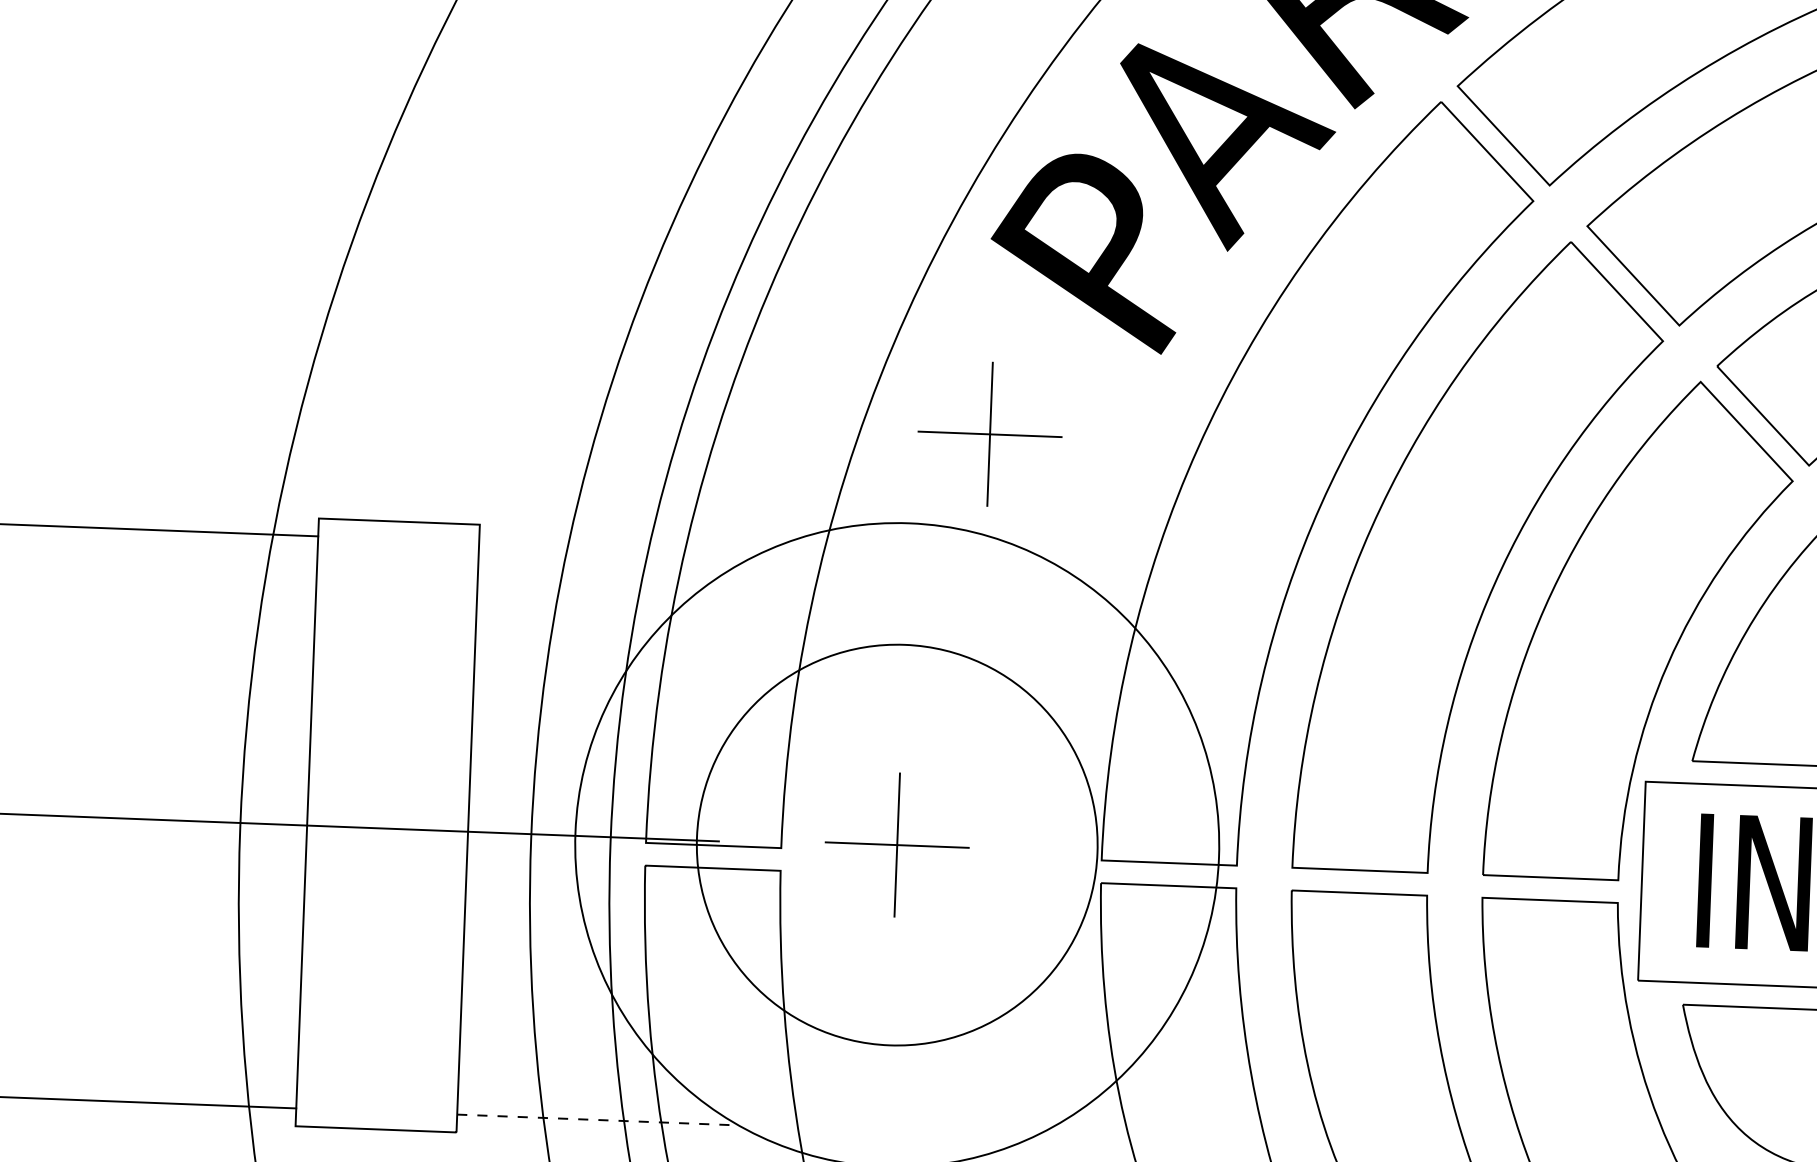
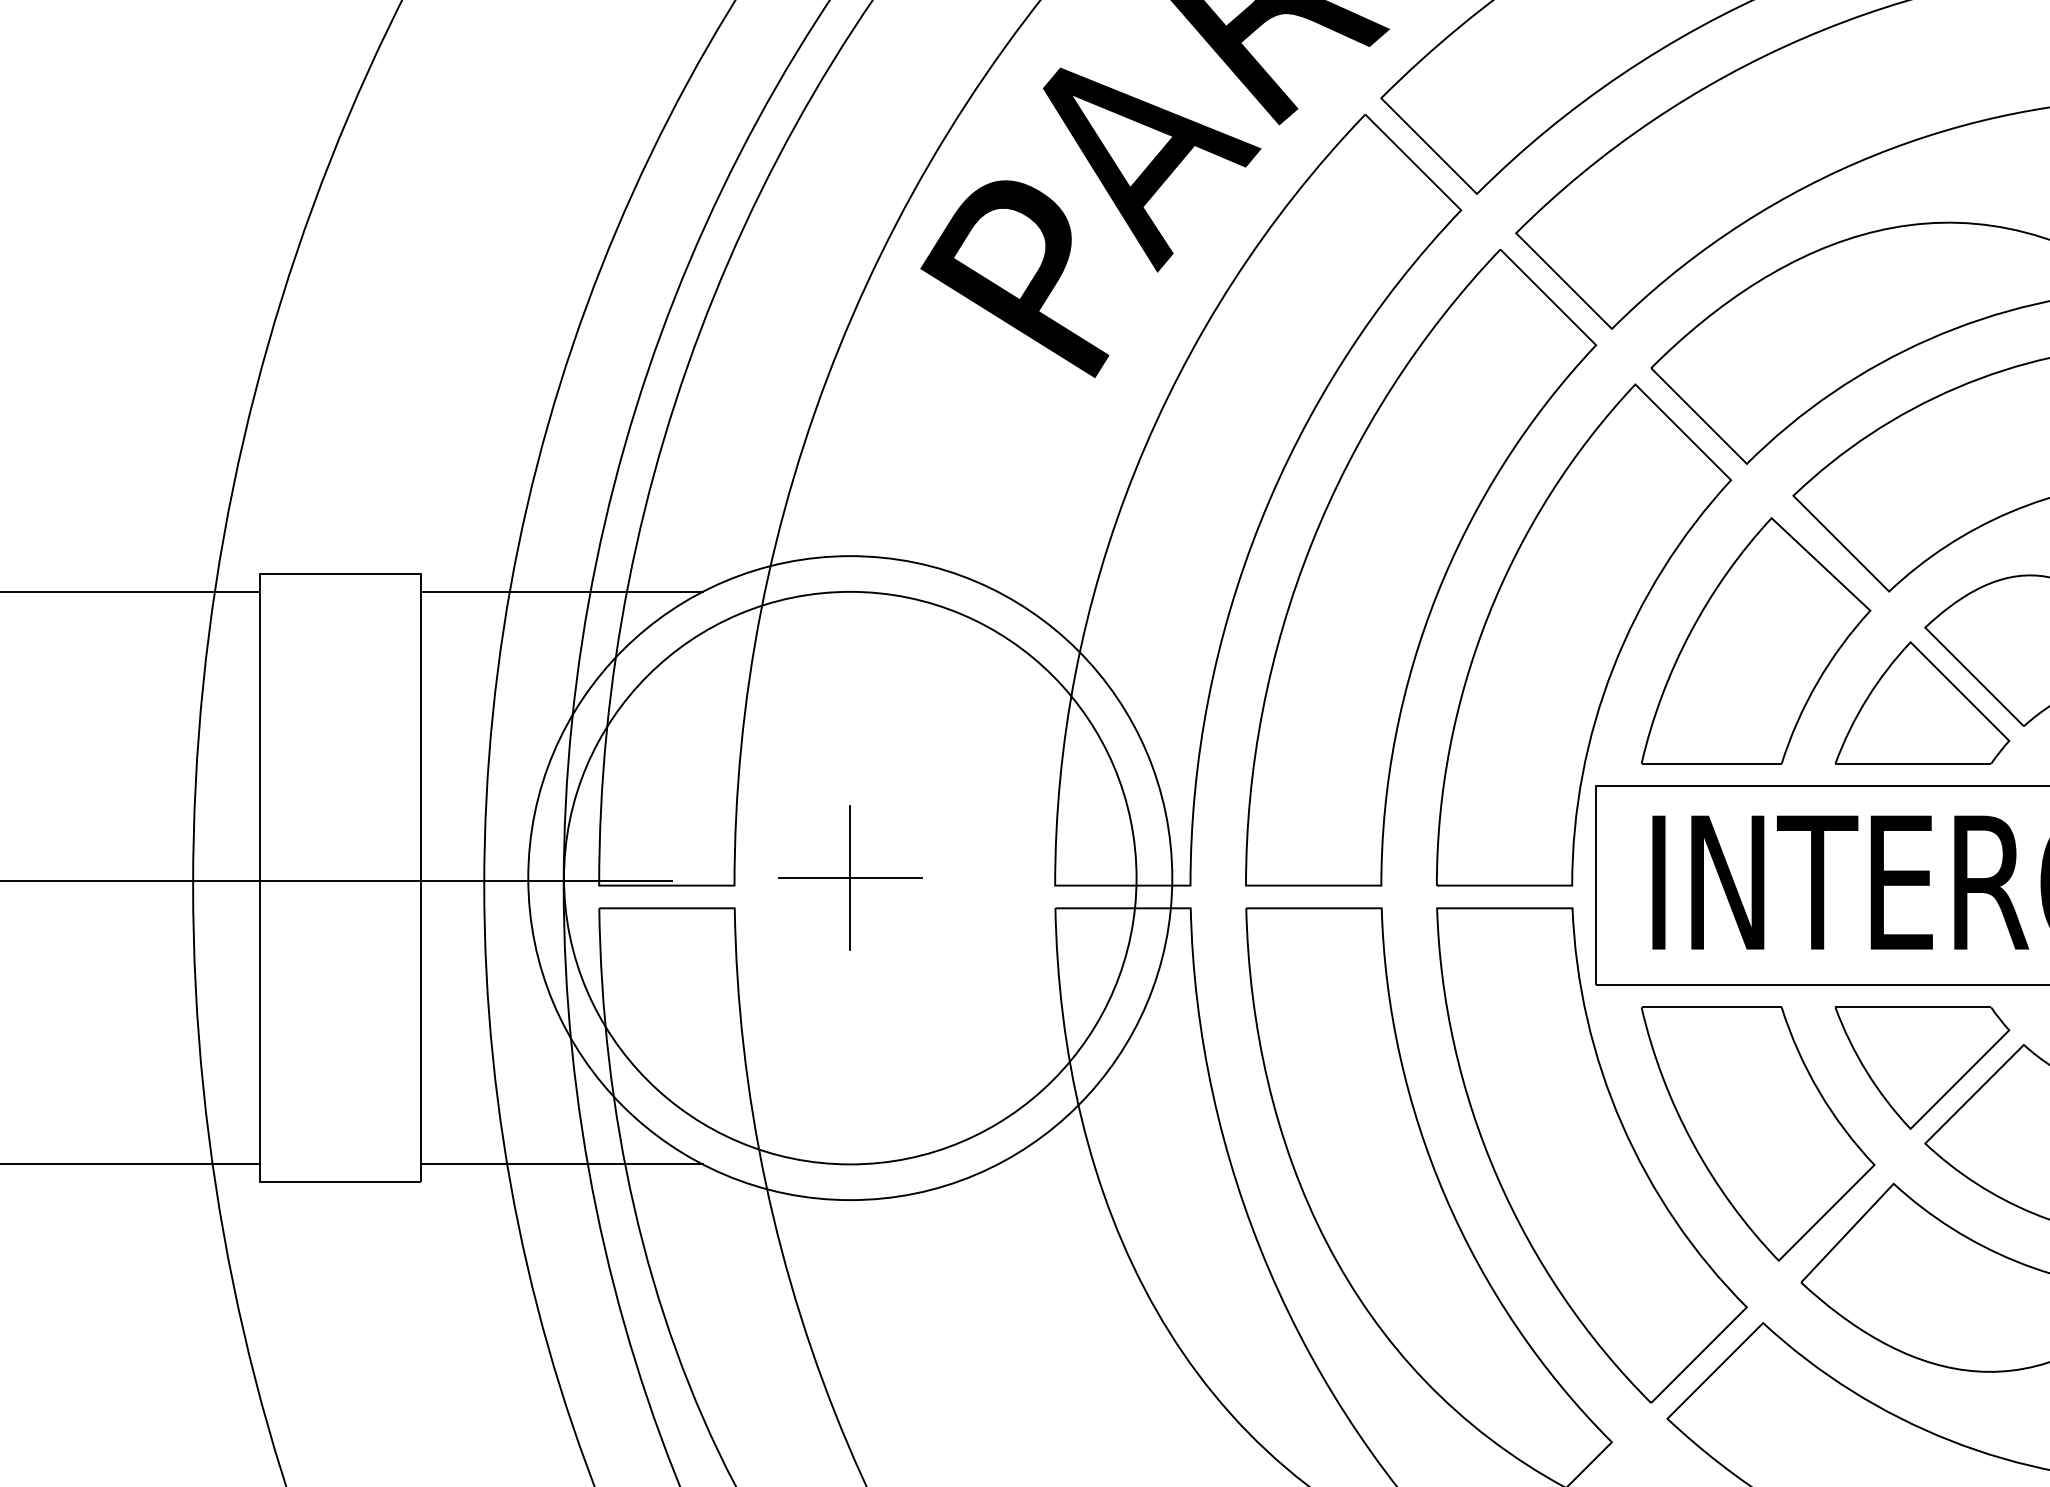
part: (990, 433) -> (927, 463), removed
line: (619, 547) -> (561, 591), added
circle: (897, 844) -> (850, 877), size x1.43
line: (597, 1120) -> (561, 1164), dashed -> solid

